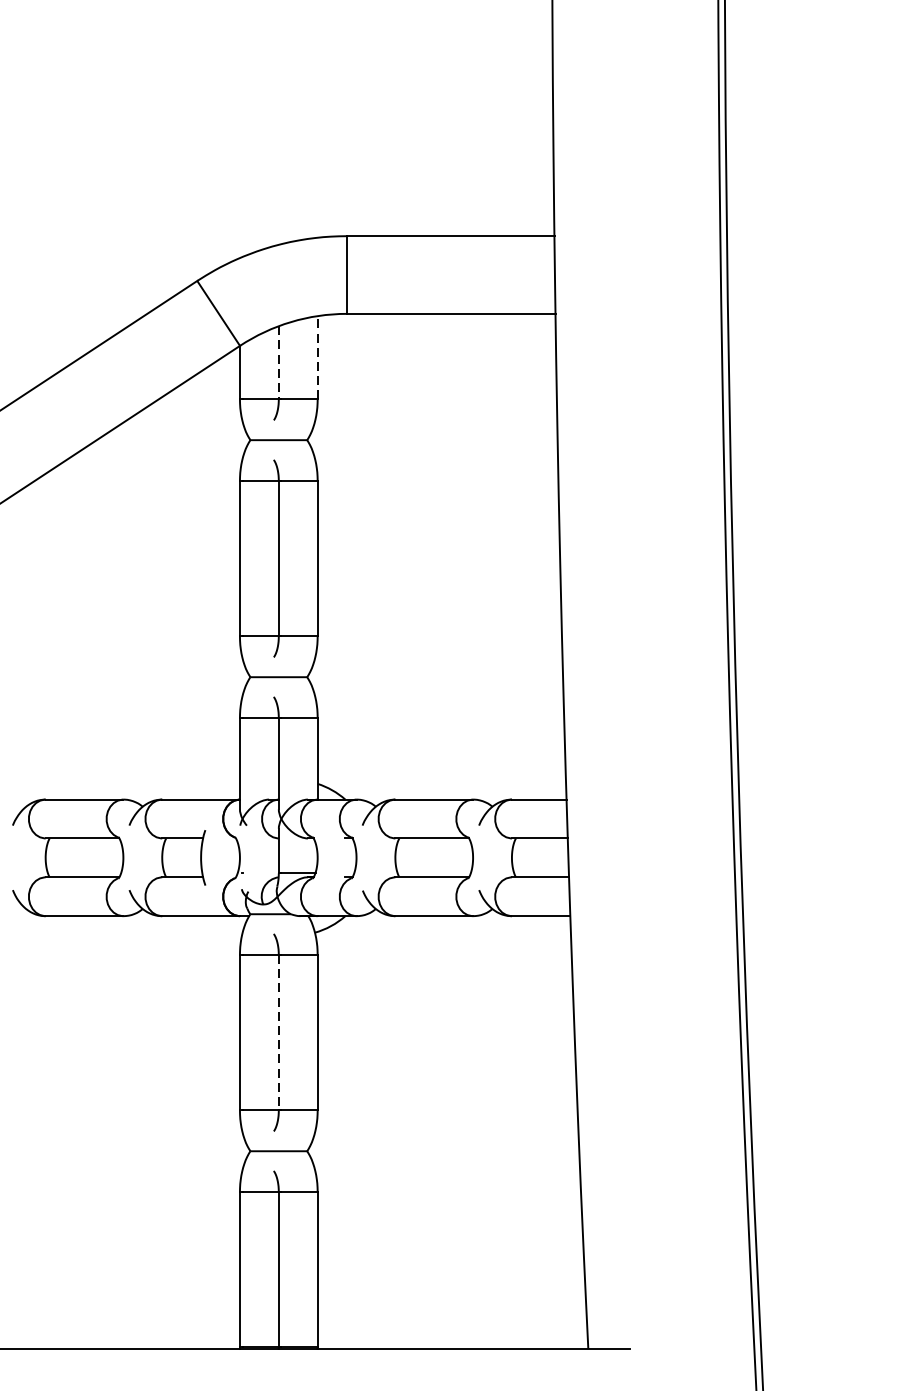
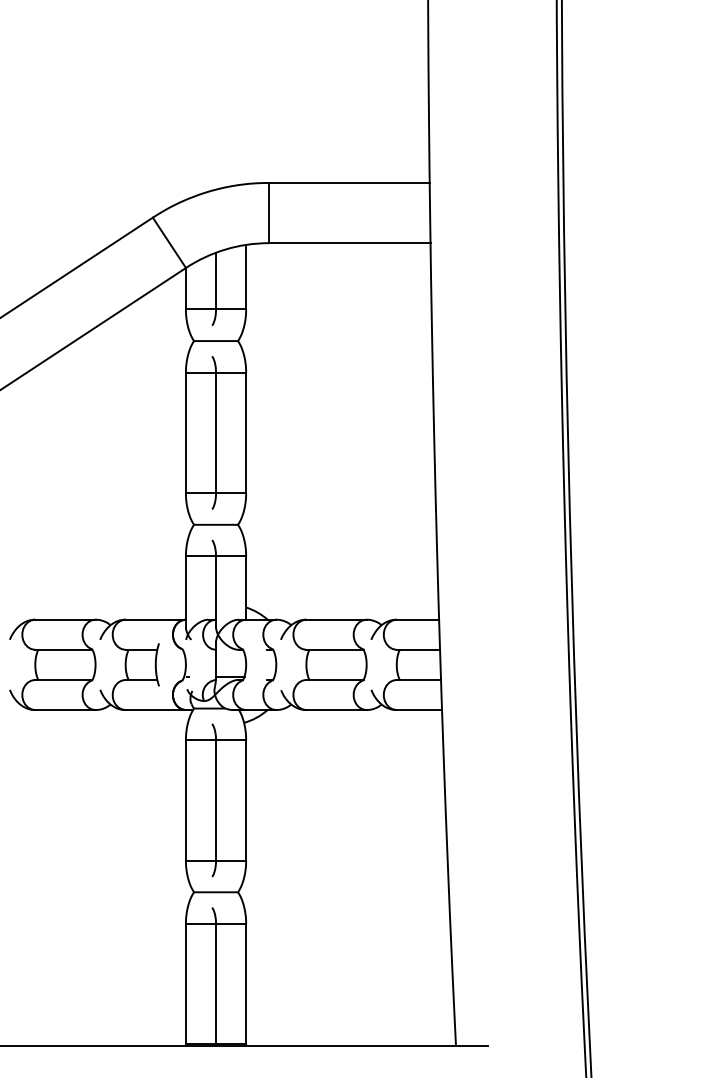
line: (318, 356) -> (246, 276), dashed -> solid
line: (279, 363) -> (216, 281), dashed -> solid
line: (279, 1032) -> (216, 800), dashed -> solid

